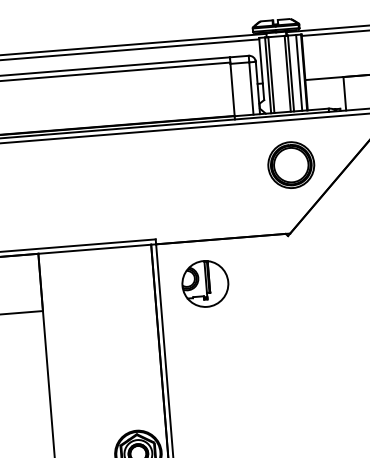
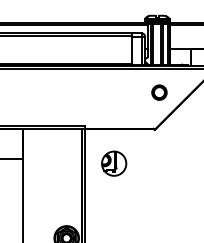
part: (291, 164) -> (159, 92), size x0.6
part: (205, 283) -> (114, 163), moved

